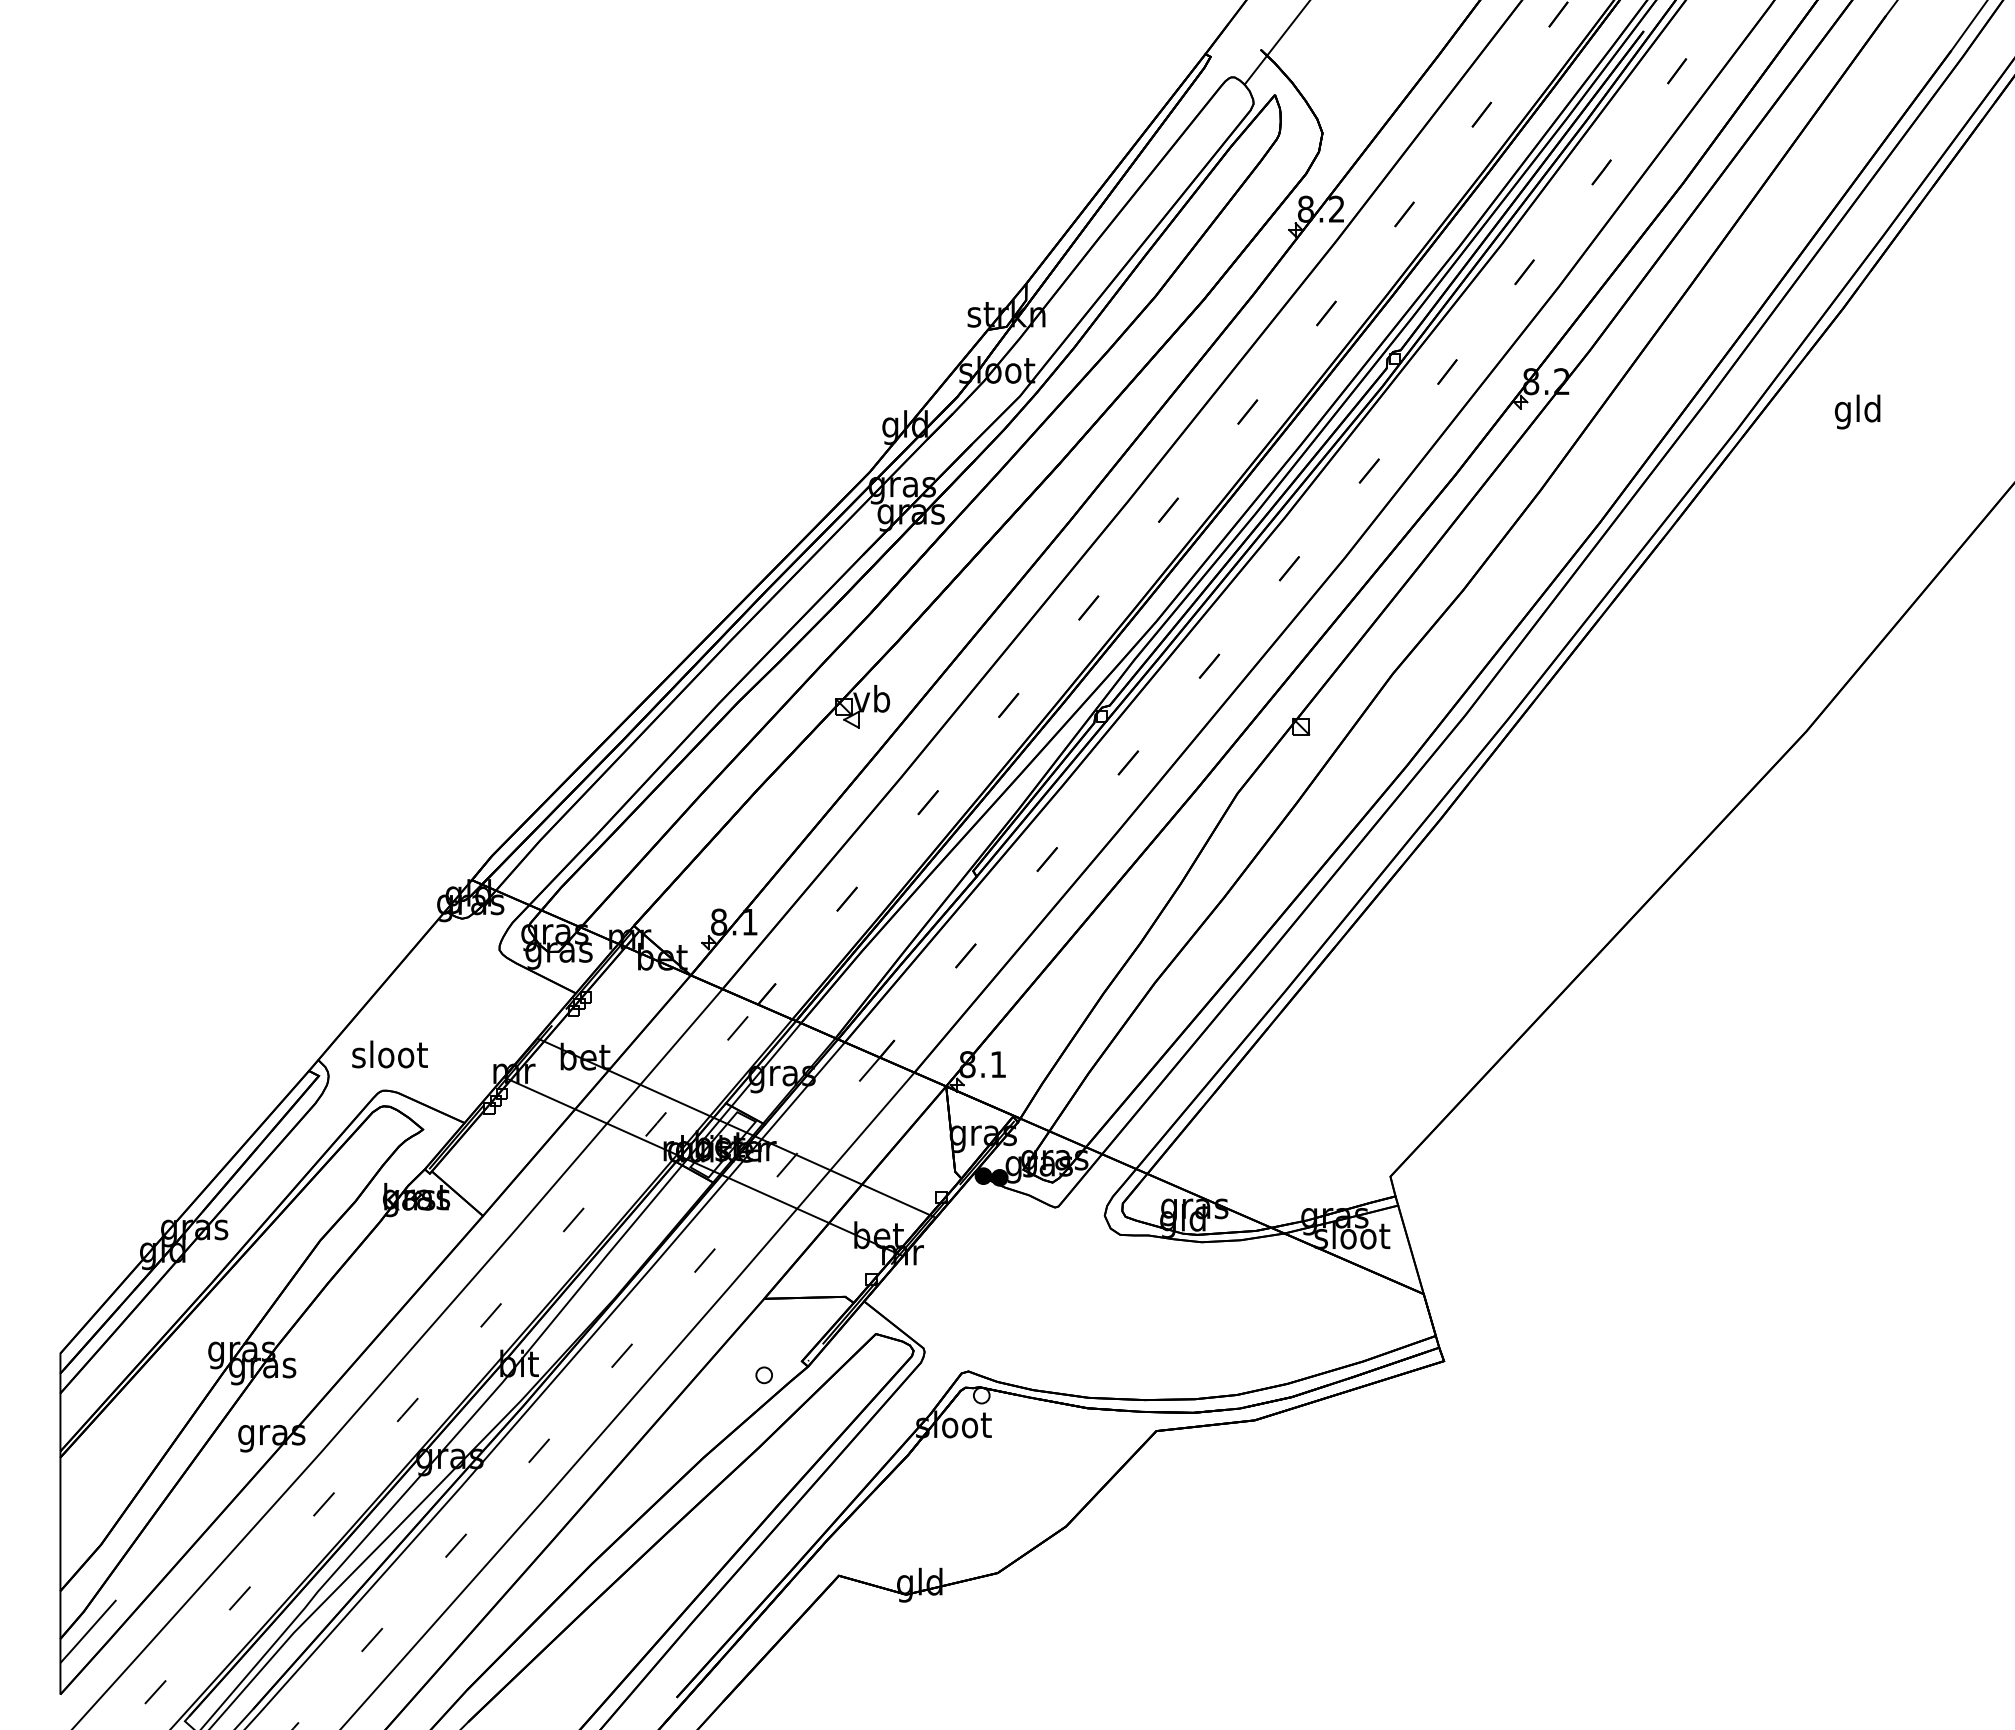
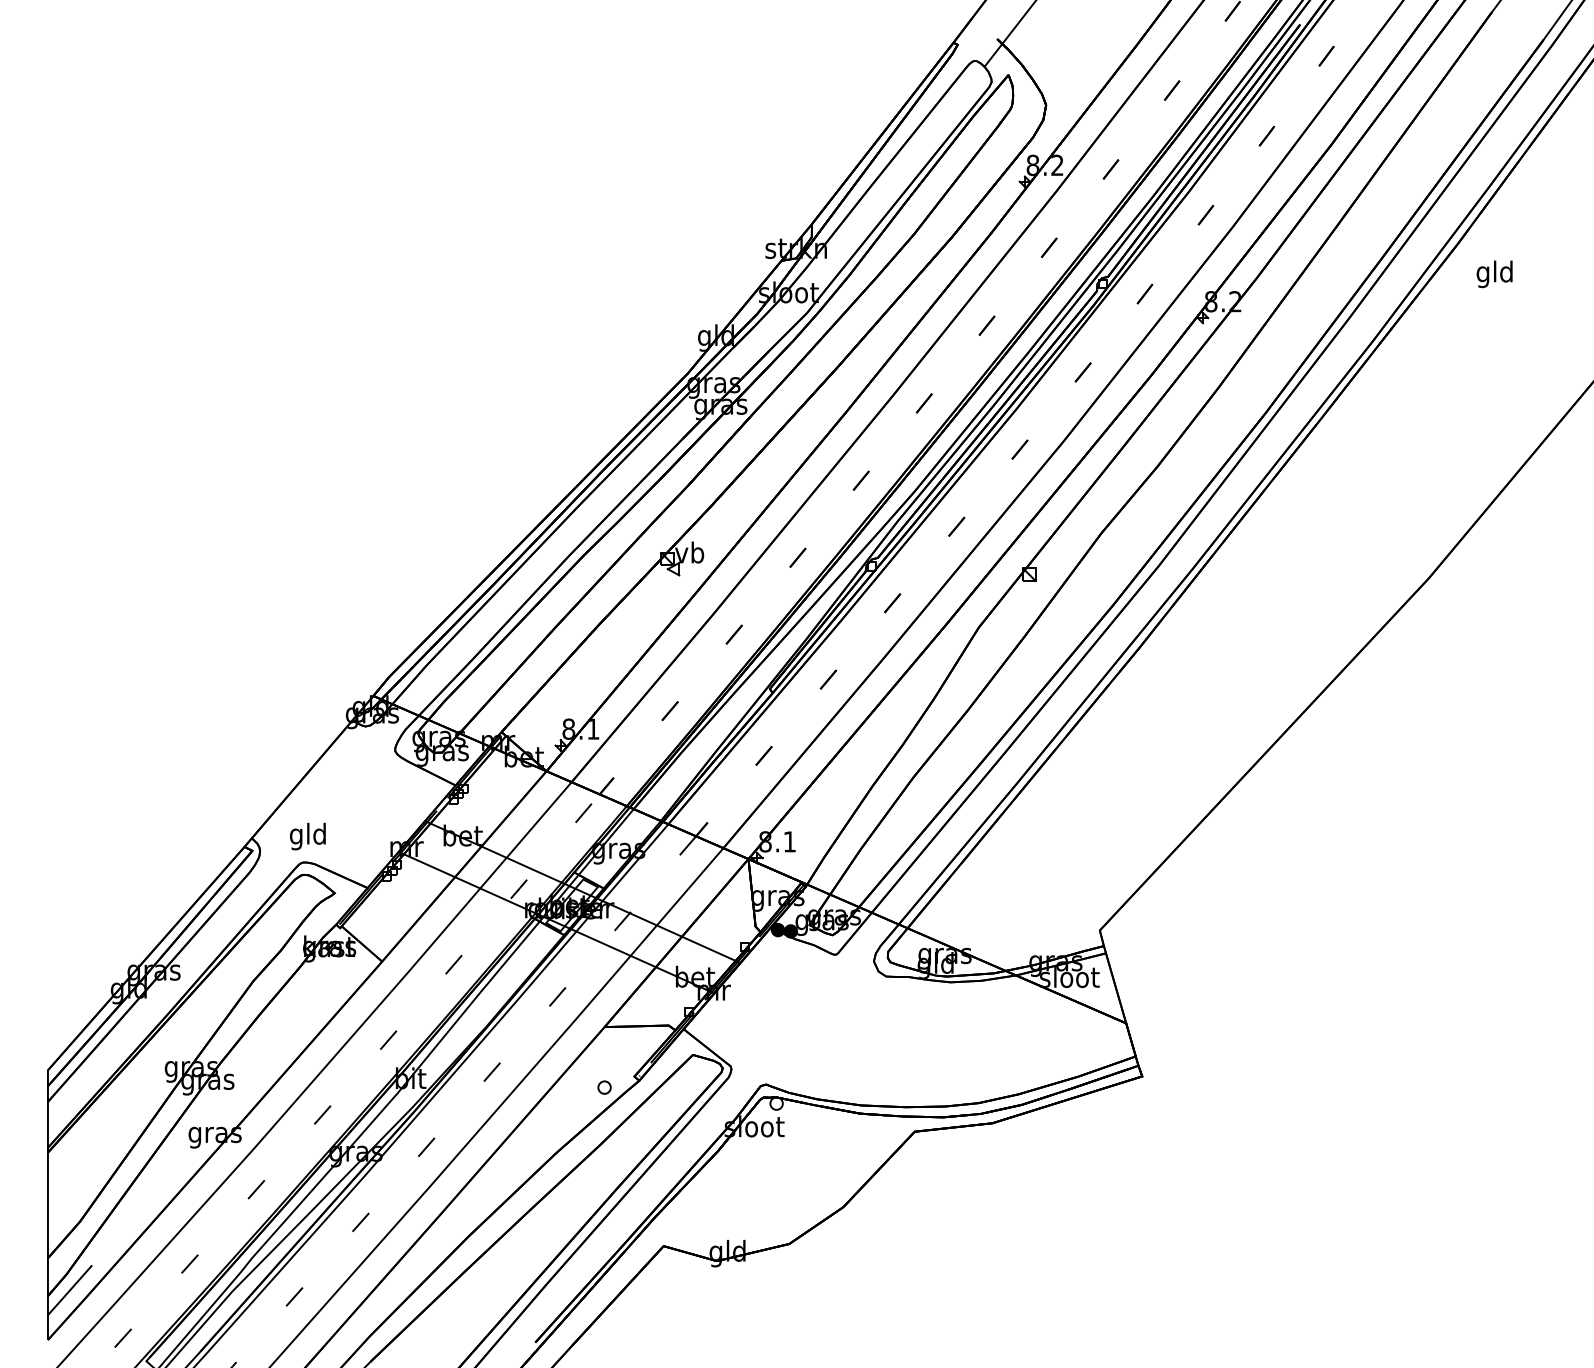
text: (1857, 411) -> (1494, 273), moved
text: (389, 1057) -> (308, 836), sloot -> gld

